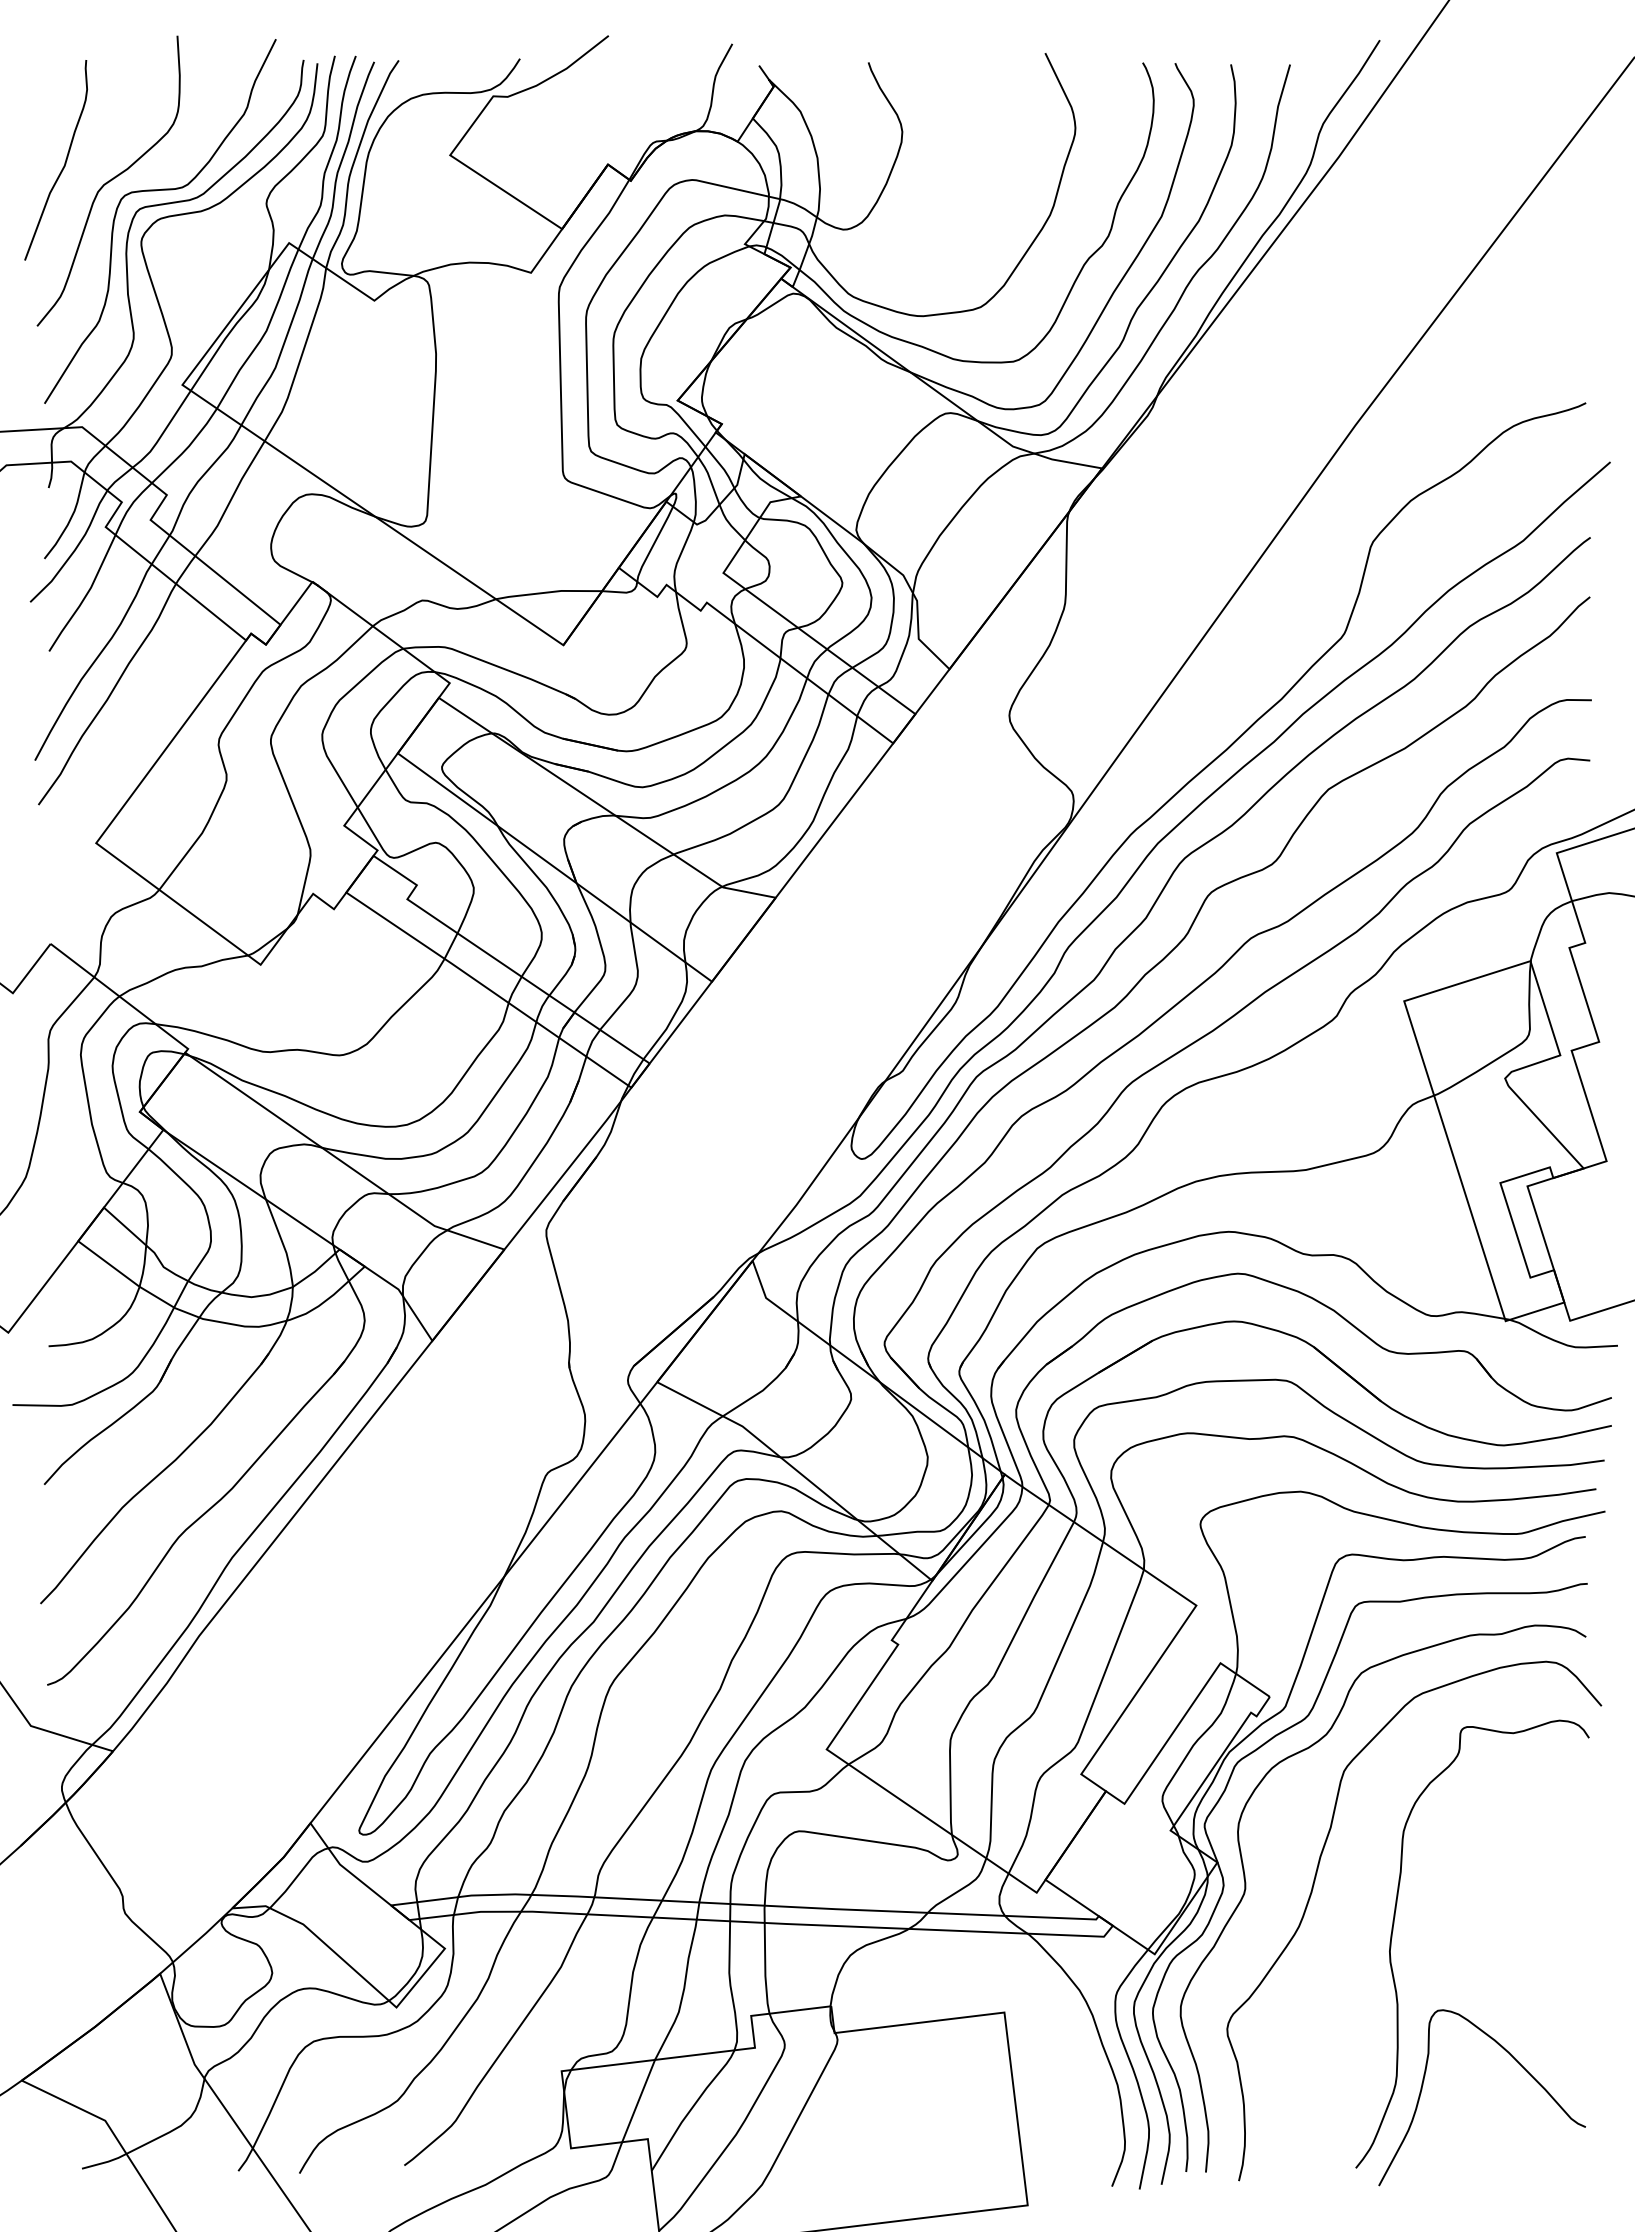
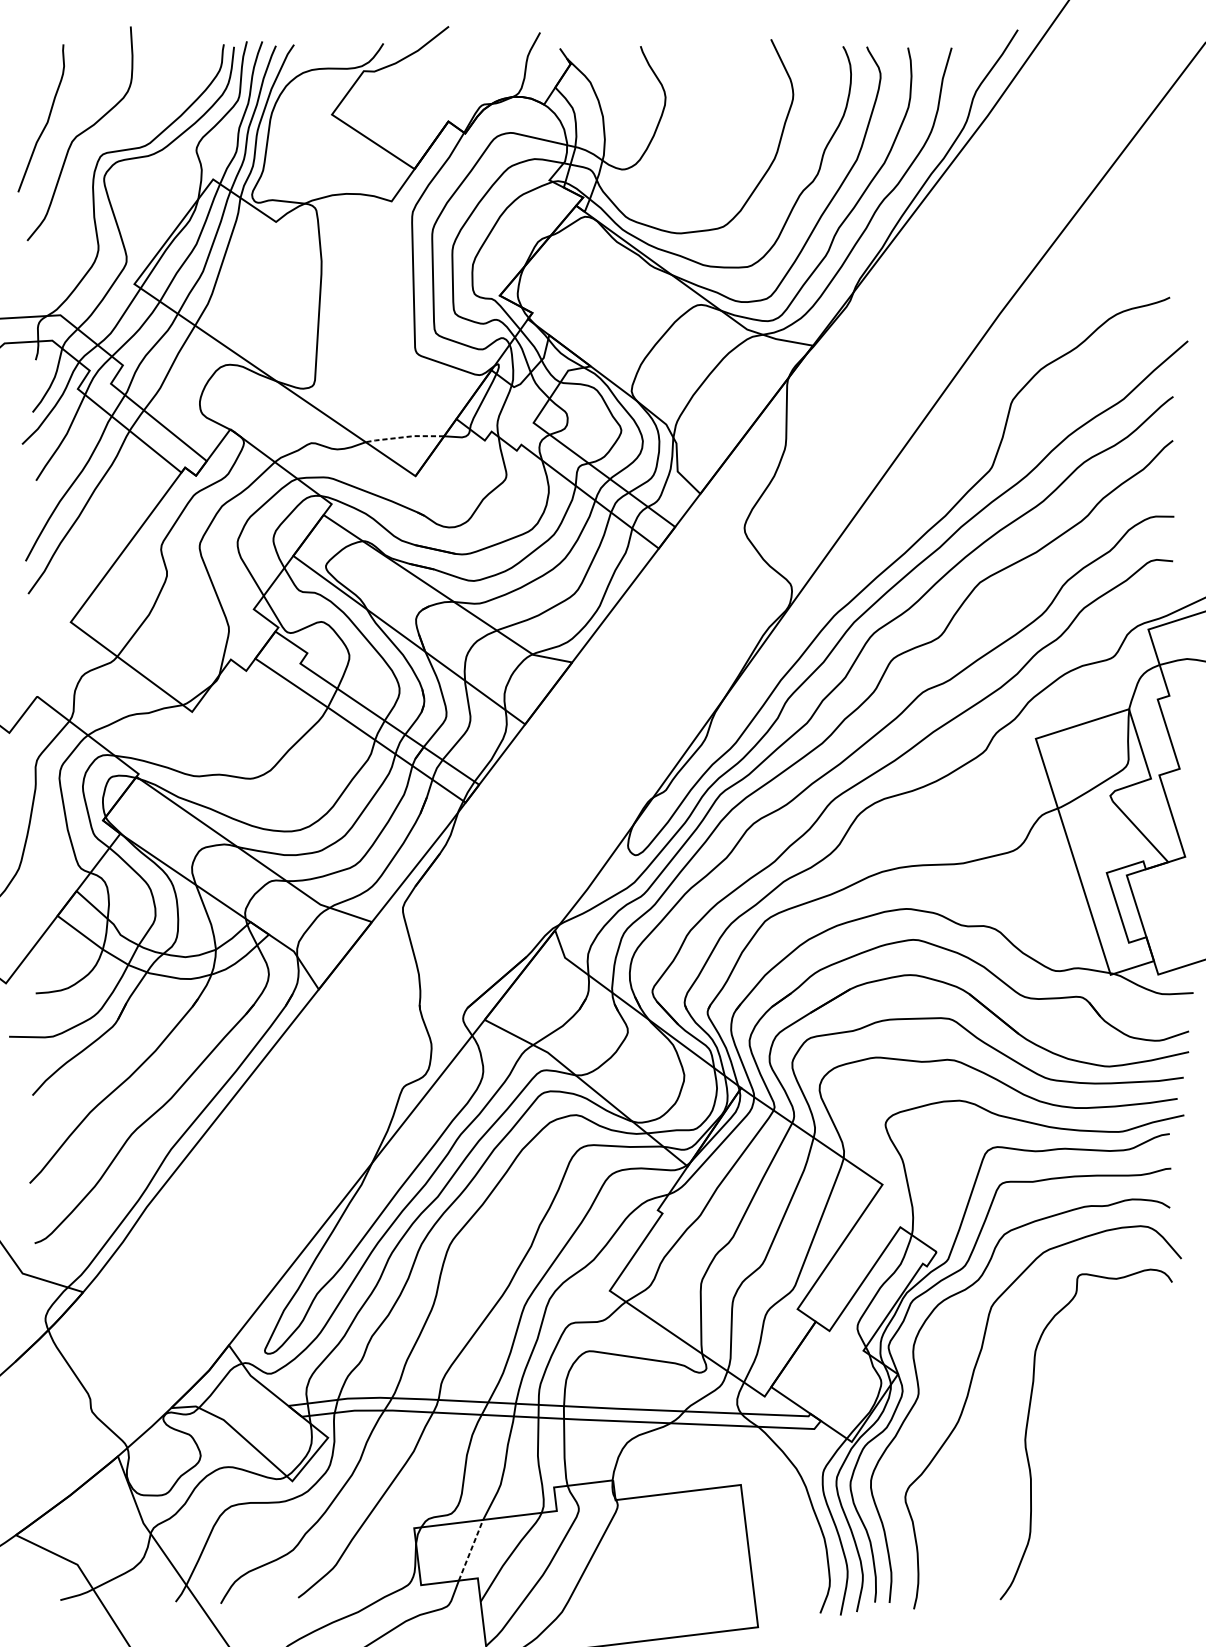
curve: (156, 191) -> (115, 141), removed
line: (548, 592) -> (404, 437), solid -> dashed
curve: (1516, 2061) -> (1118, 1521), removed
line: (638, 2100) -> (470, 1549), solid -> dashed

